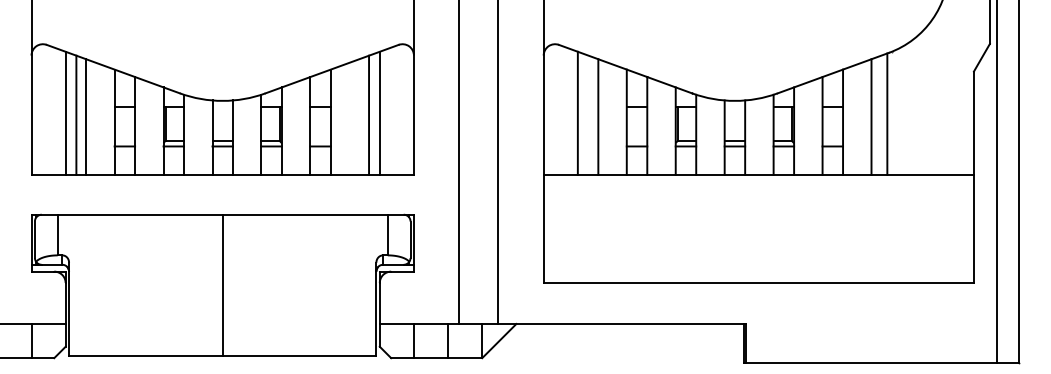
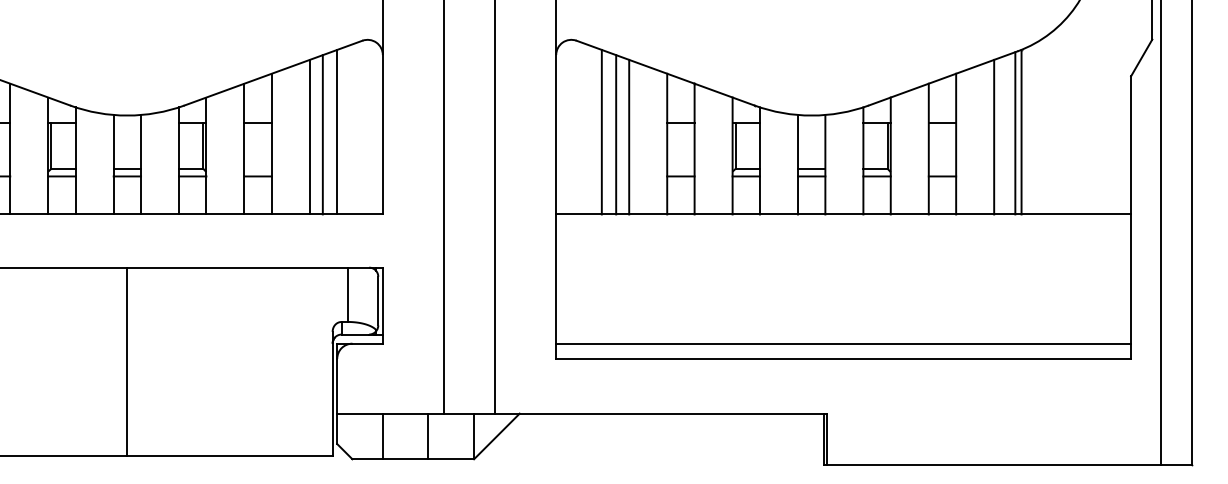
line: (891, 112) -> (1020, 131), added
line: (588, 114) -> (616, 133), added
line: (359, 116) -> (310, 136), added
line: (758, 271) -> (843, 343), added

